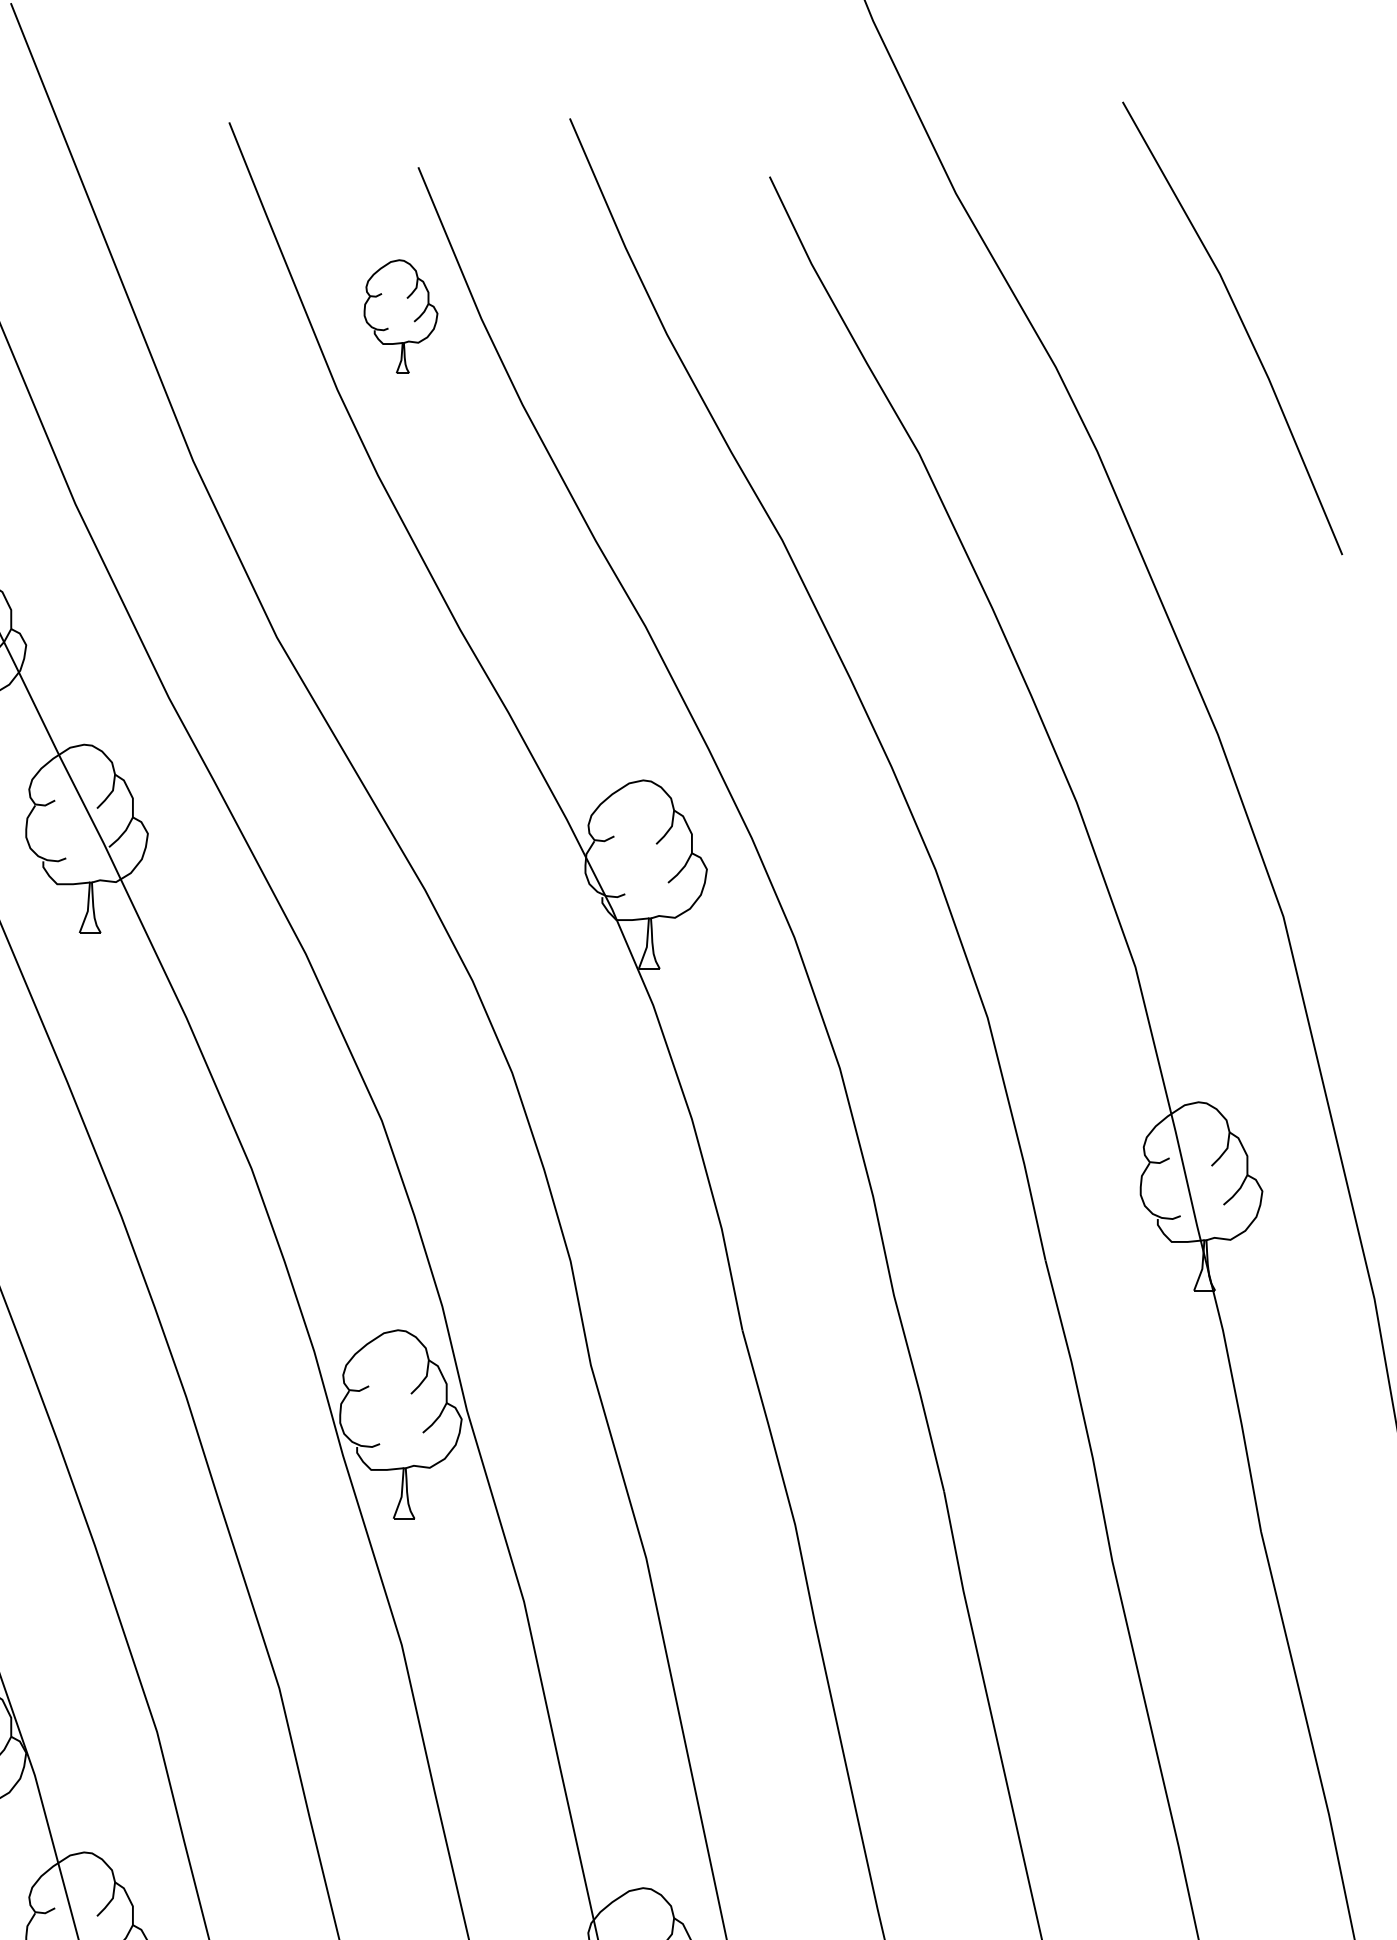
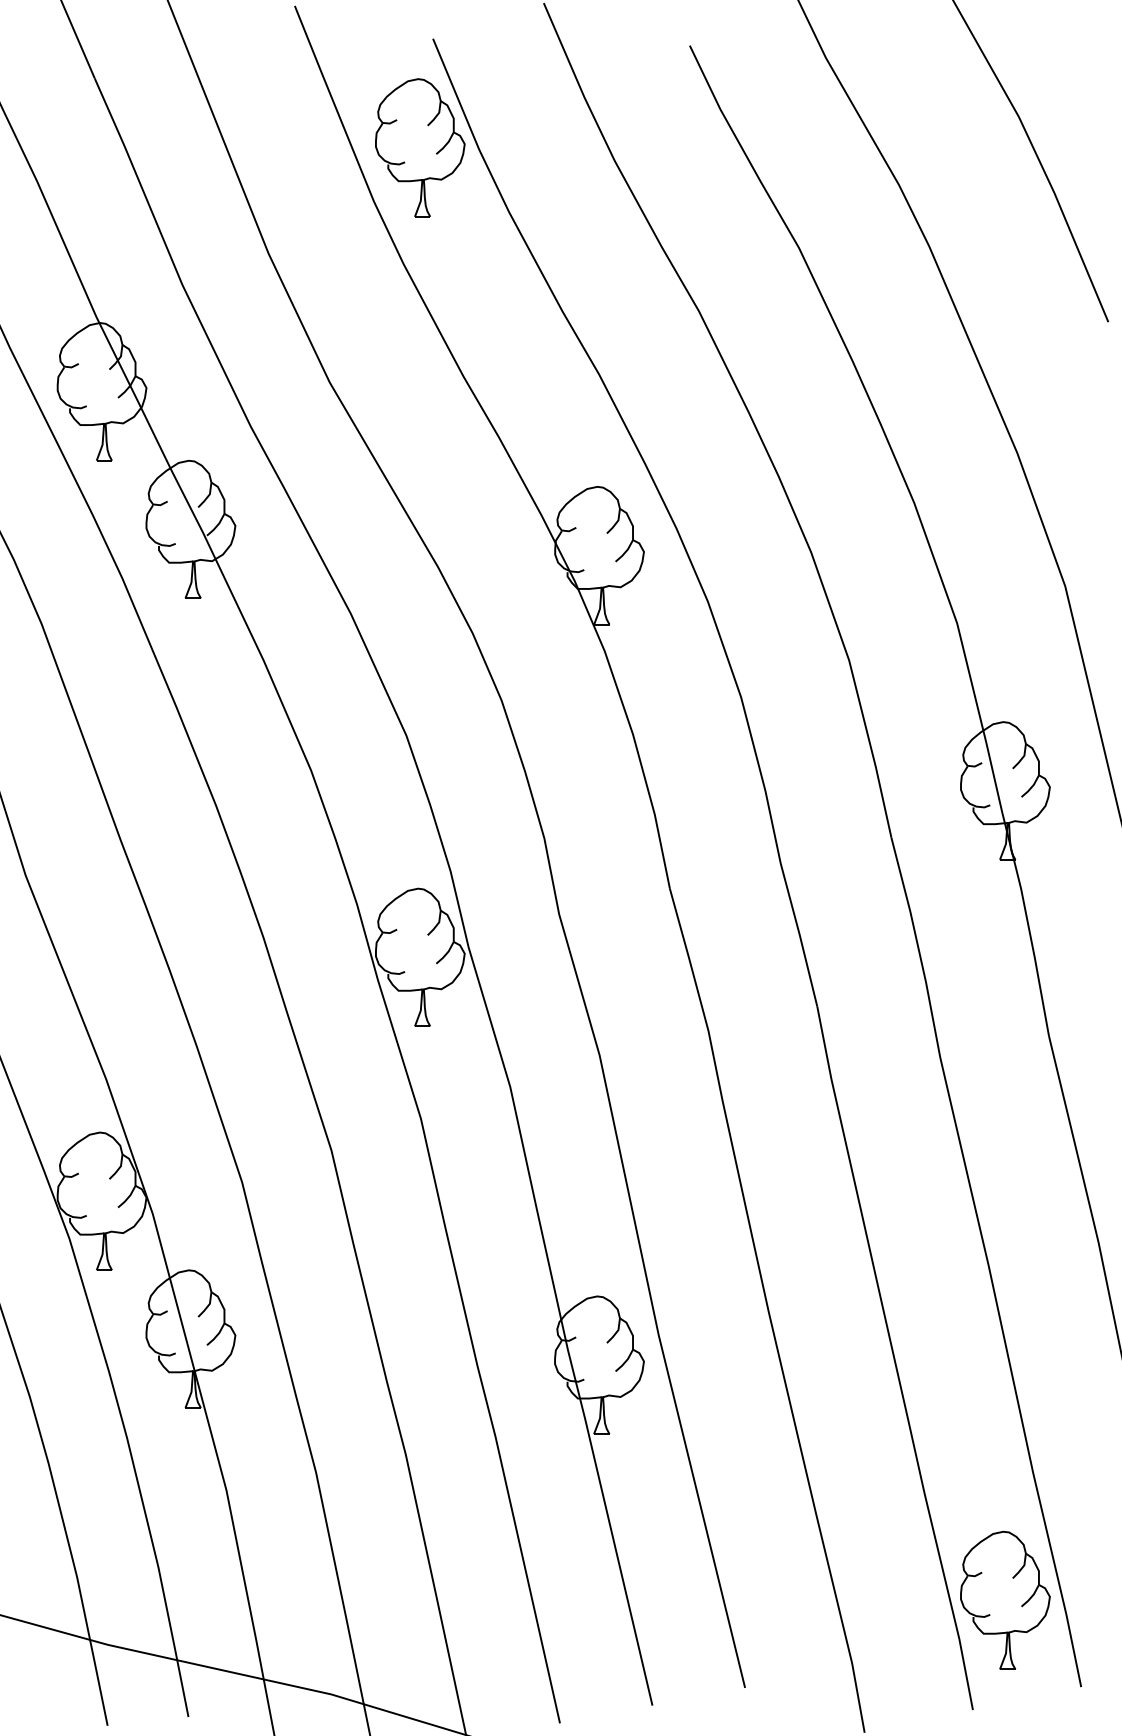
part: (401, 316) -> (420, 147), size x1.67

